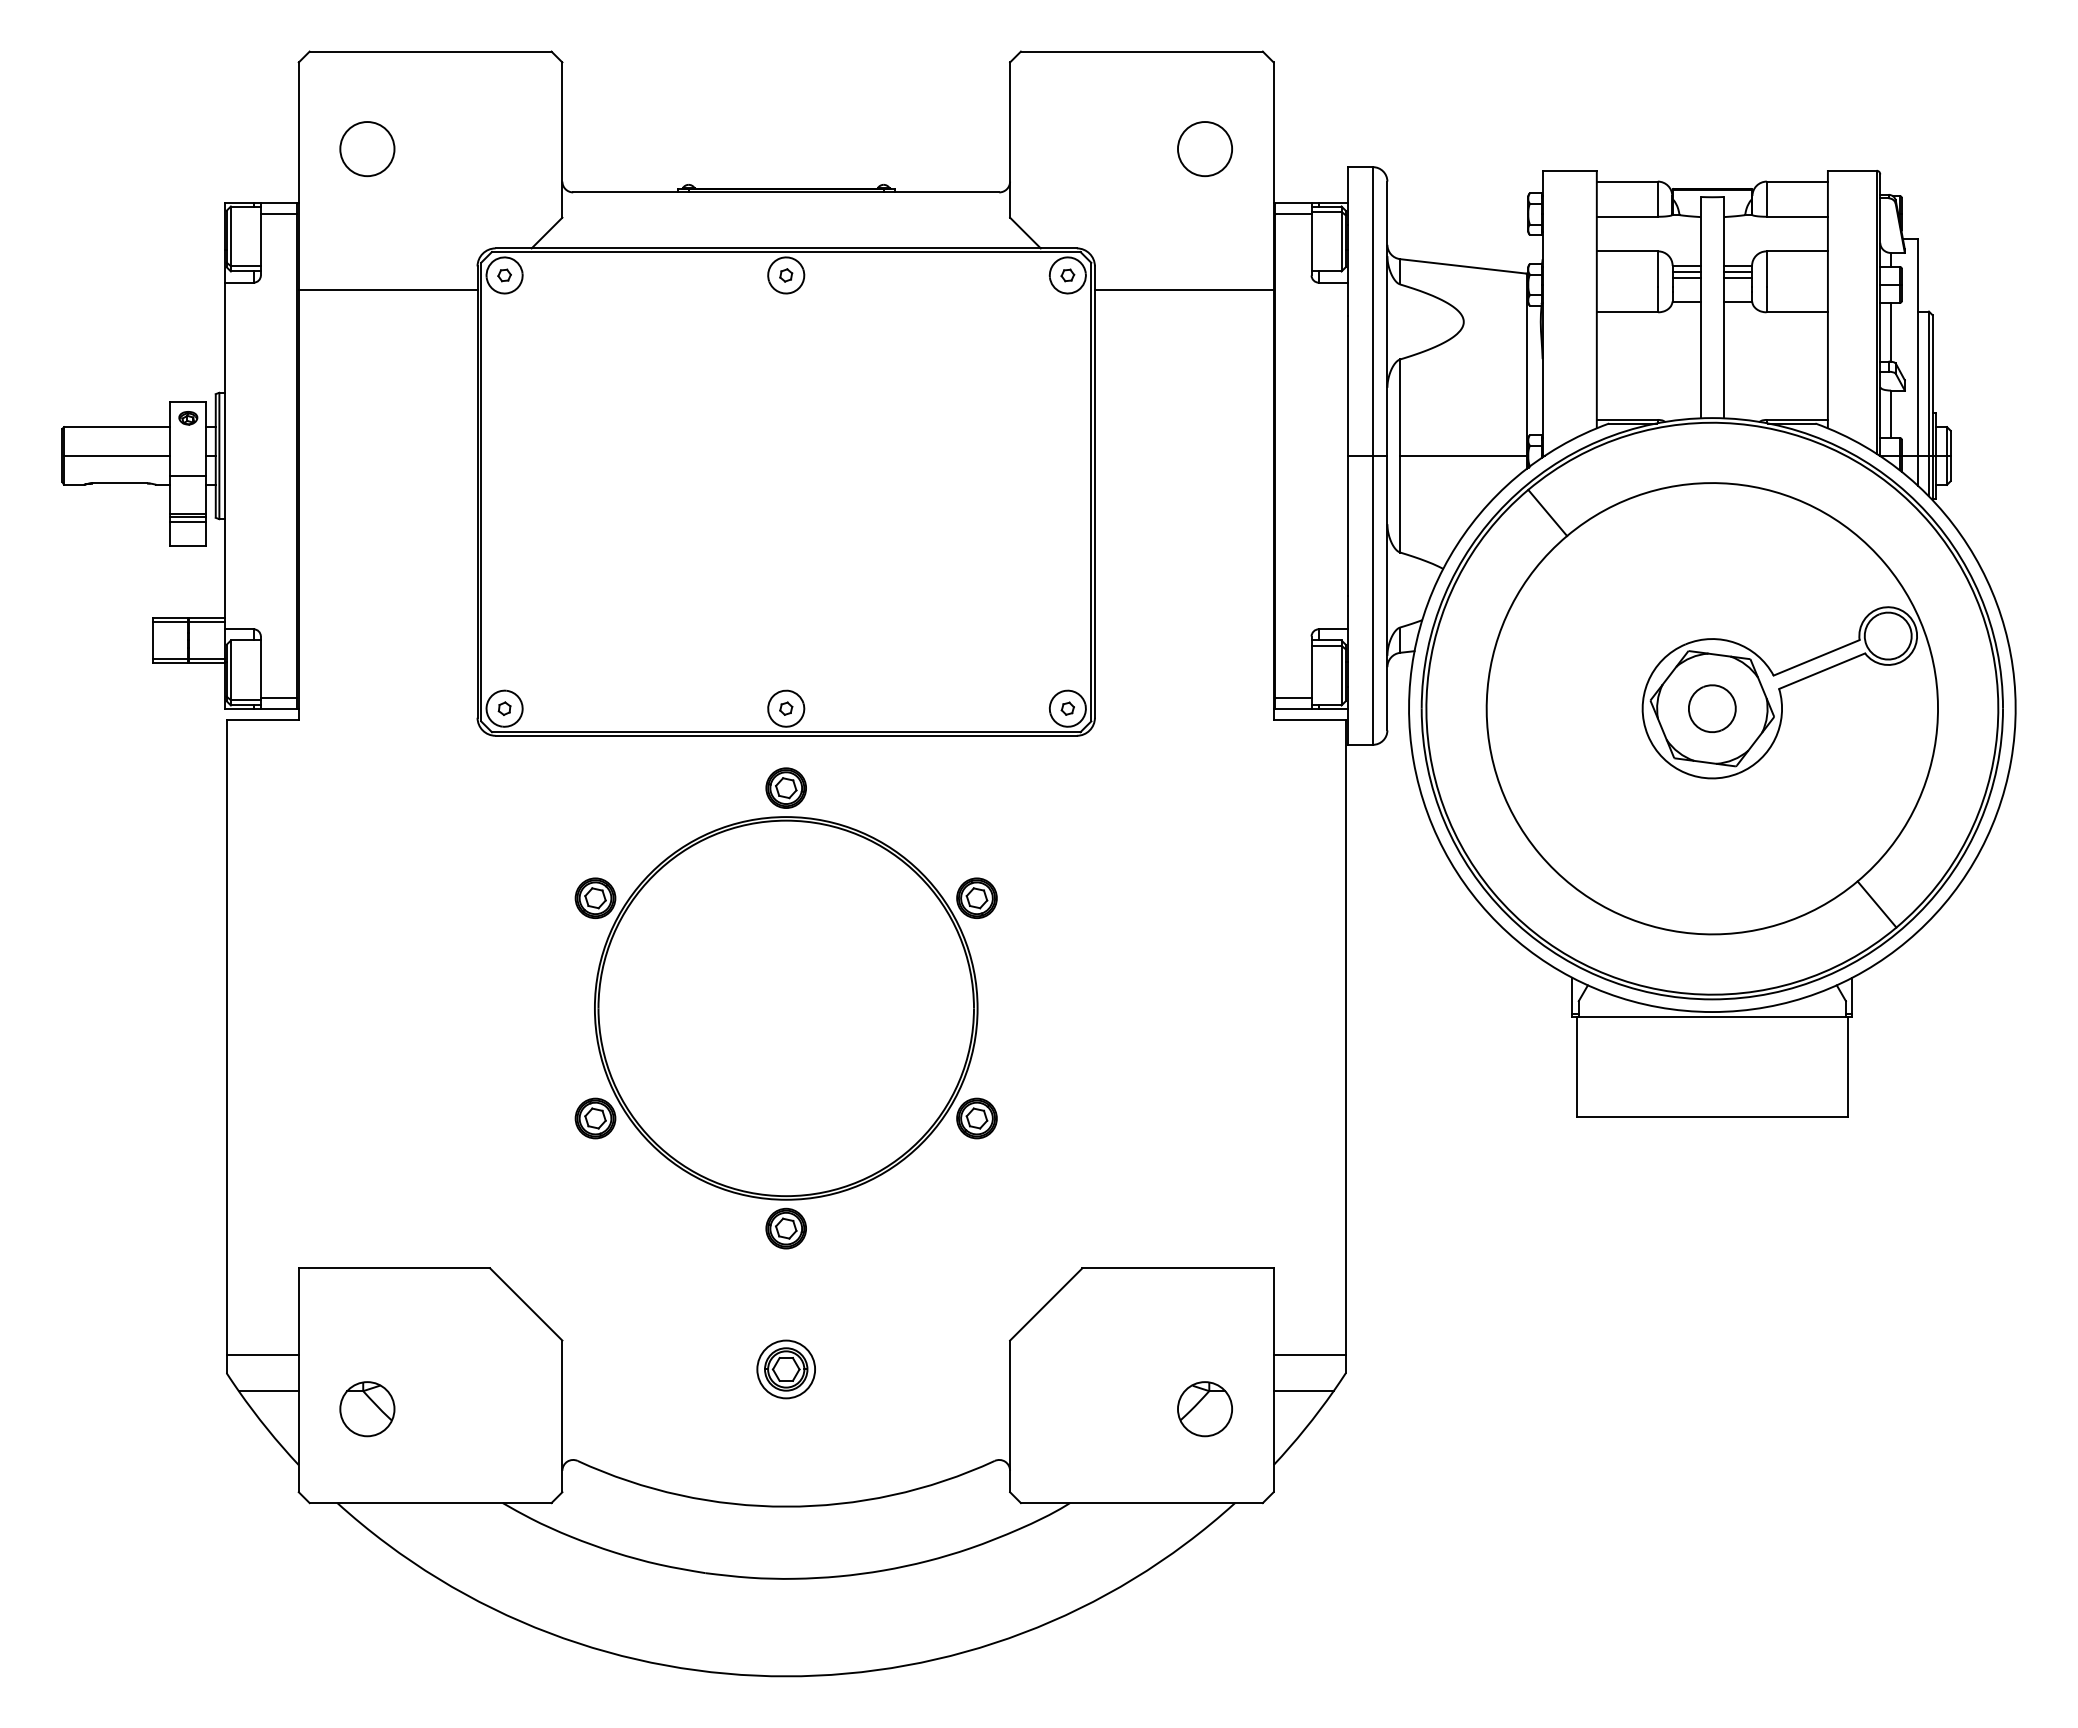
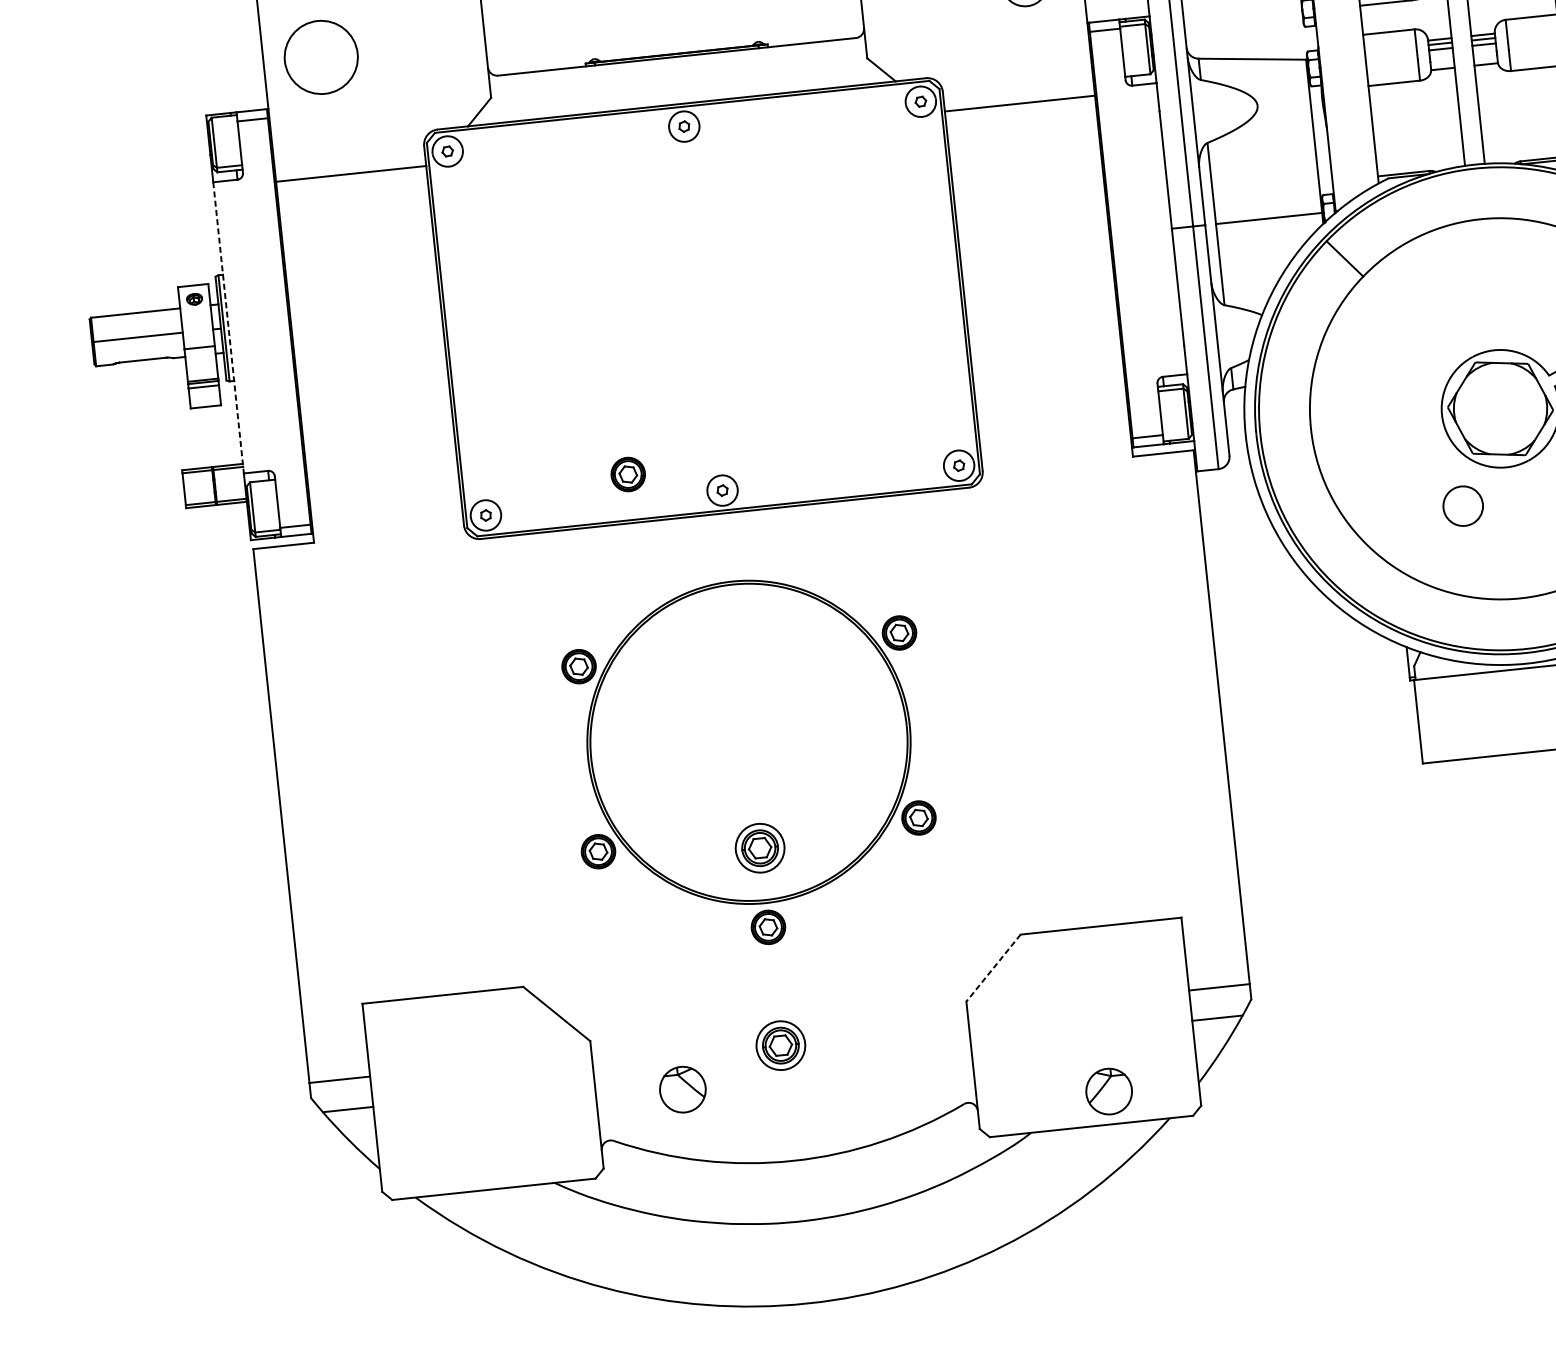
circle: (367, 149) -> (321, 57), size x1.6
line: (224, 456) -> (228, 328), solid -> dashed
part: (1712, 708) -> (1463, 505), moved
part: (785, 787) -> (627, 474), moved
part: (785, 1134) -> (759, 848), added
line: (1045, 1304) -> (992, 968), solid -> dashed
part: (367, 1409) -> (682, 1089), moved
part: (1204, 1409) -> (1108, 1091), moved

